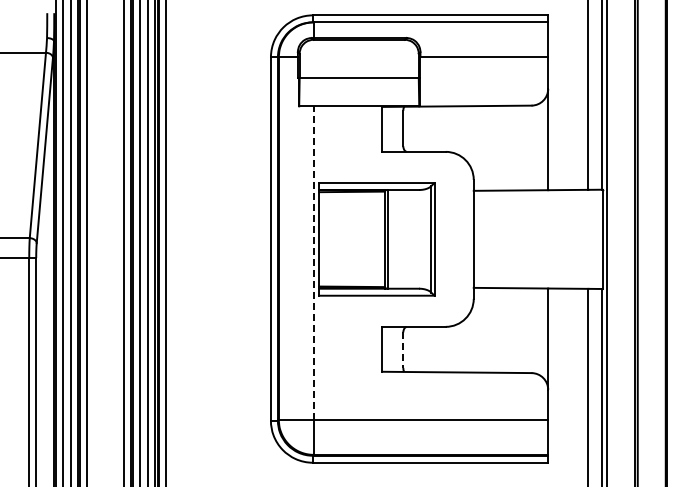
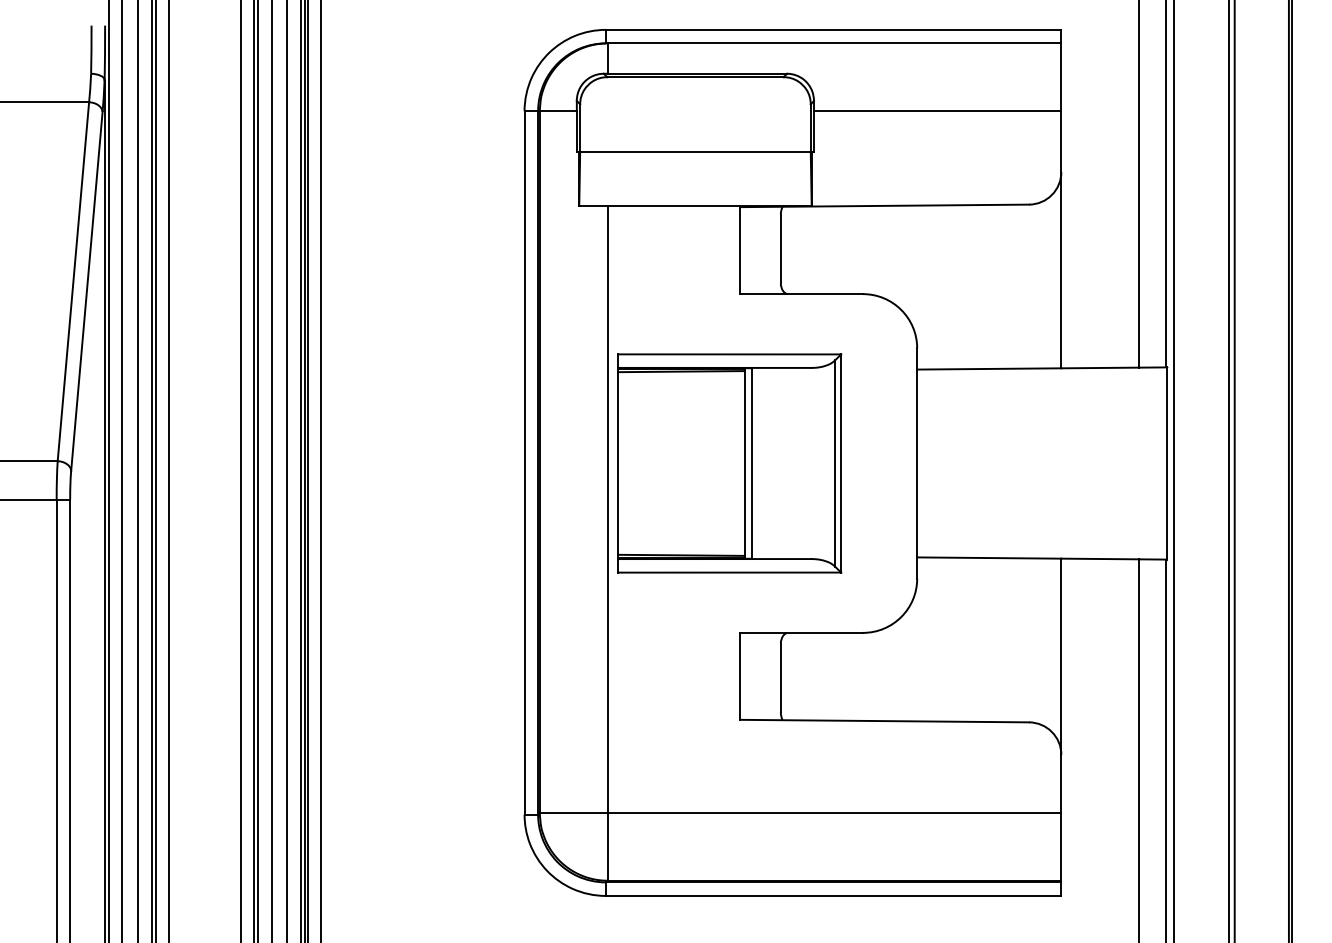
line: (313, 263) -> (606, 510), dashed -> solid
line: (403, 350) -> (781, 678), dashed -> solid

